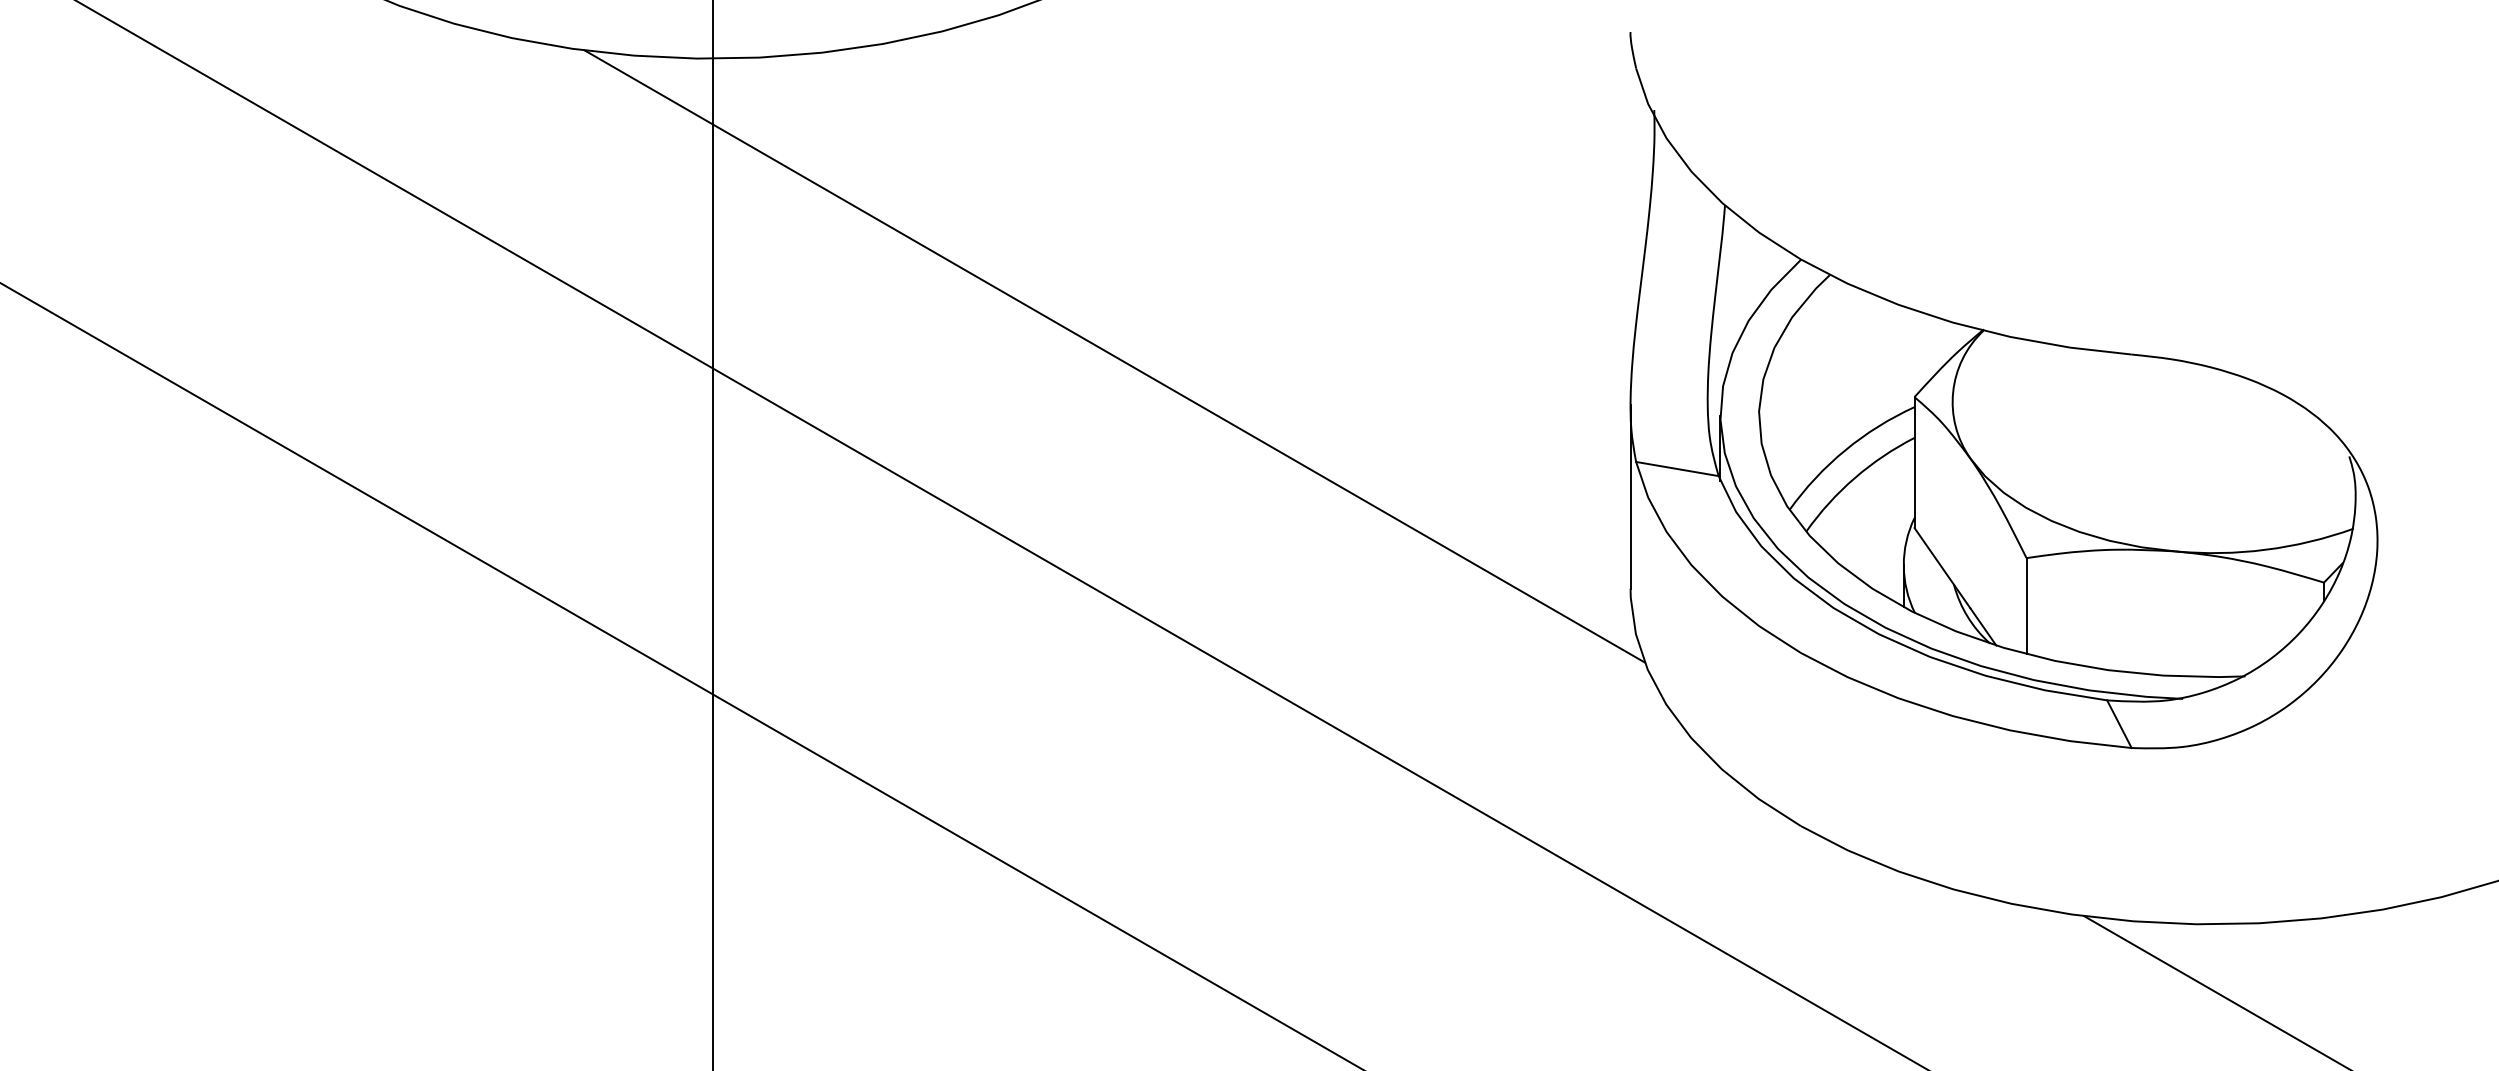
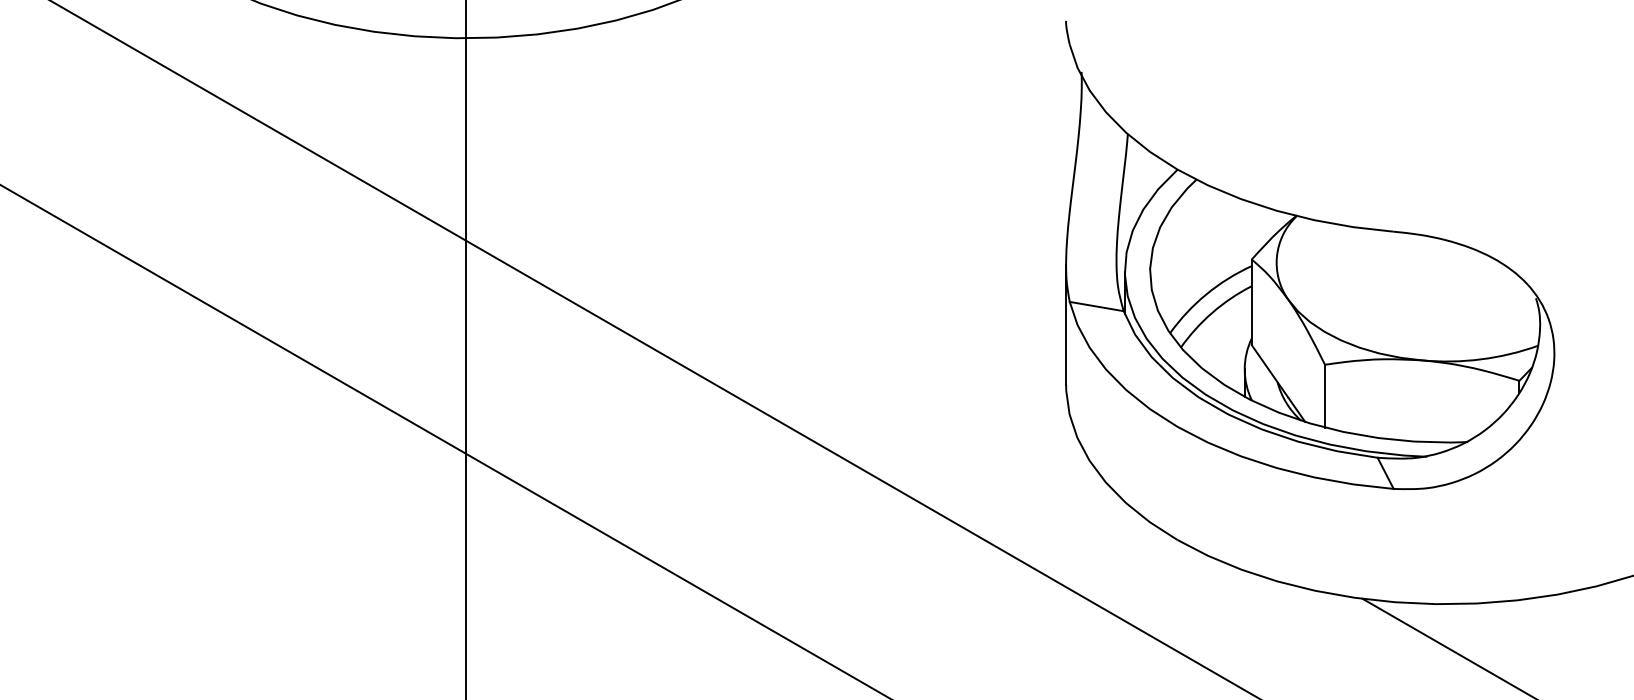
line: (1114, 355) -> (728, 232), removed

